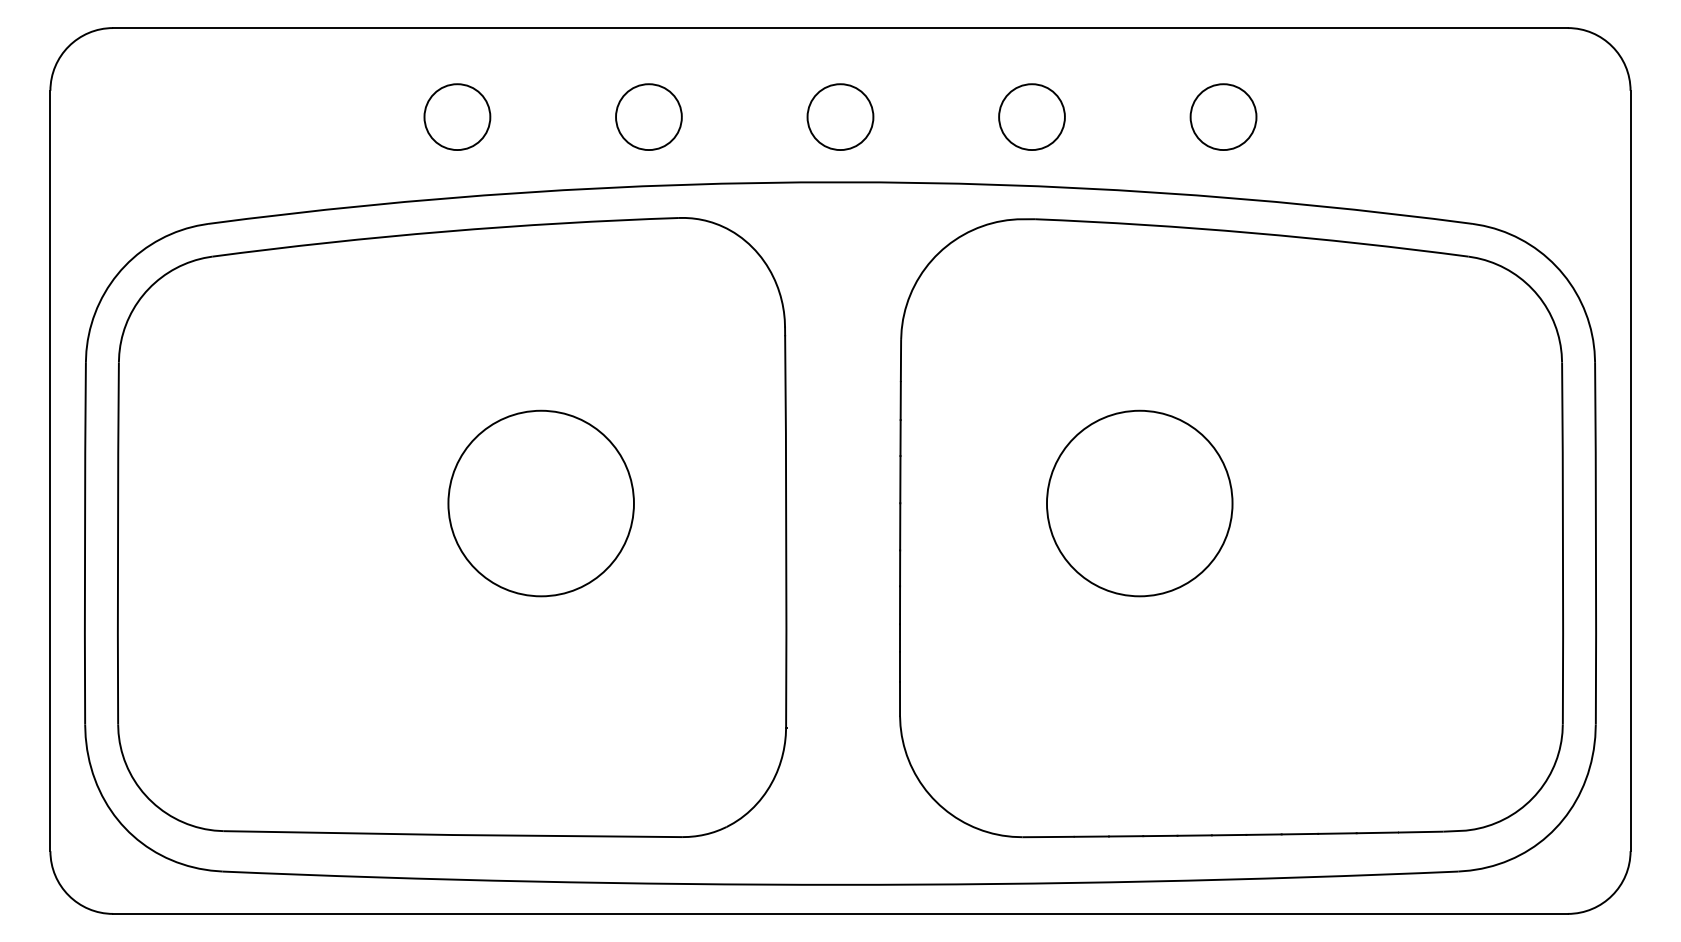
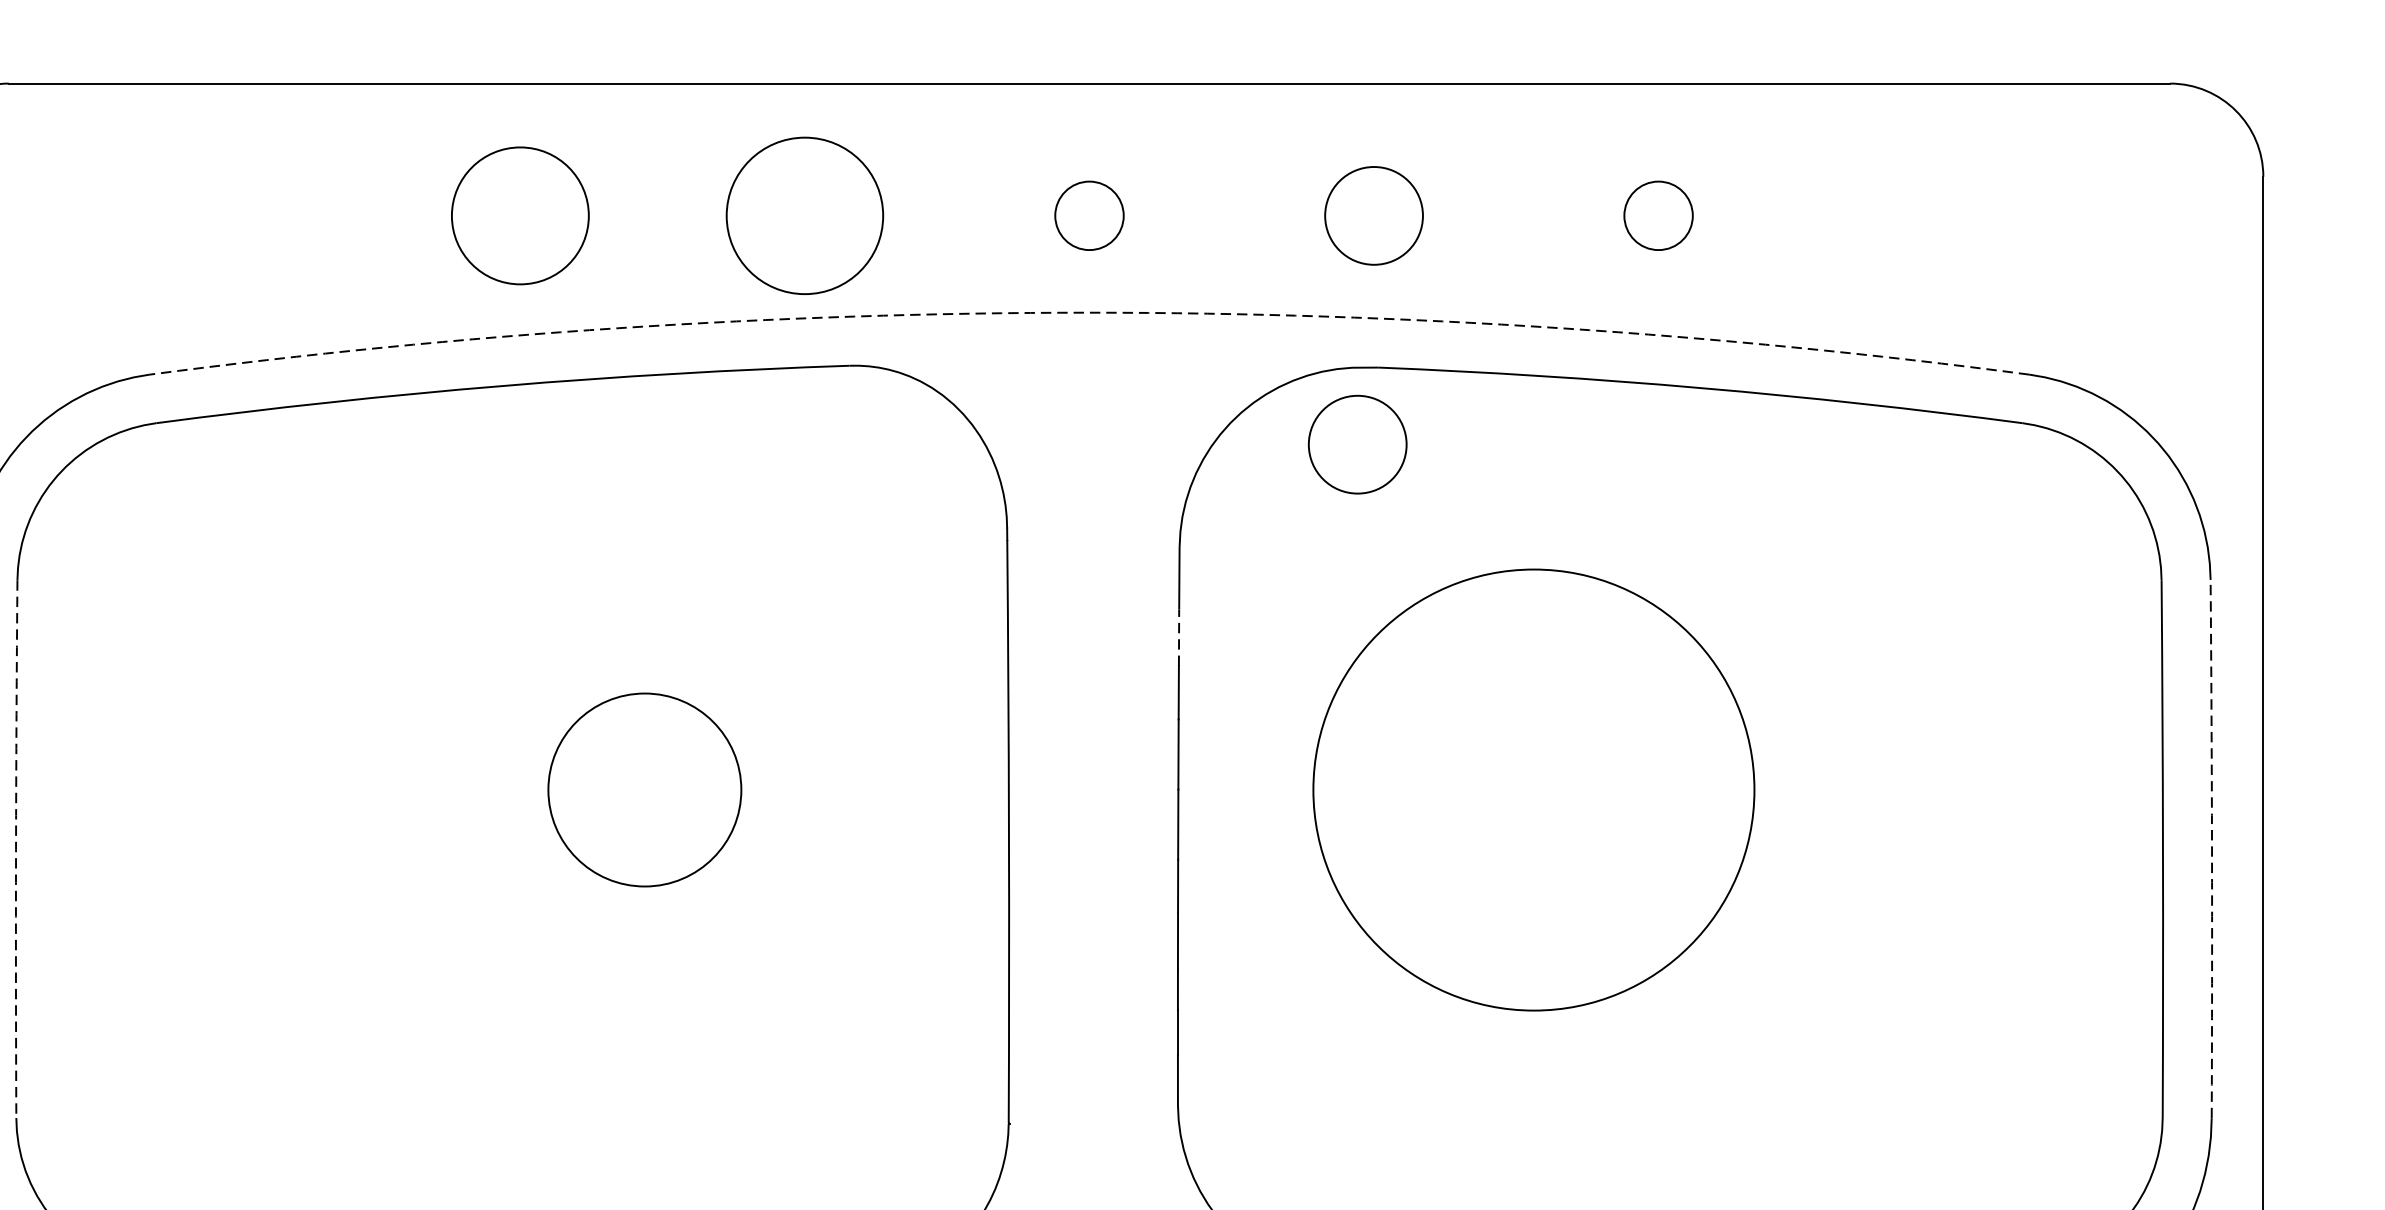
circle: (840, 116) -> (1089, 214), size x0.7
circle: (1223, 116) -> (1658, 214), size x0.7
circle: (457, 117) -> (520, 216), size x1.4
circle: (648, 117) -> (804, 216), size x1.6
arc: (840, 182) -> (1089, 313), solid -> dashed
circle: (1020, 270) -> (1356, 443), added
line: (900, 401) -> (1178, 638), solid -> dashed
circle: (540, 503) -> (643, 789), size x0.7
circle: (1139, 503) -> (1533, 789), size x1.6
arc: (117, 543) -> (15, 849), solid -> dashed
arc: (1596, 543) -> (2212, 849), solid -> dashed

